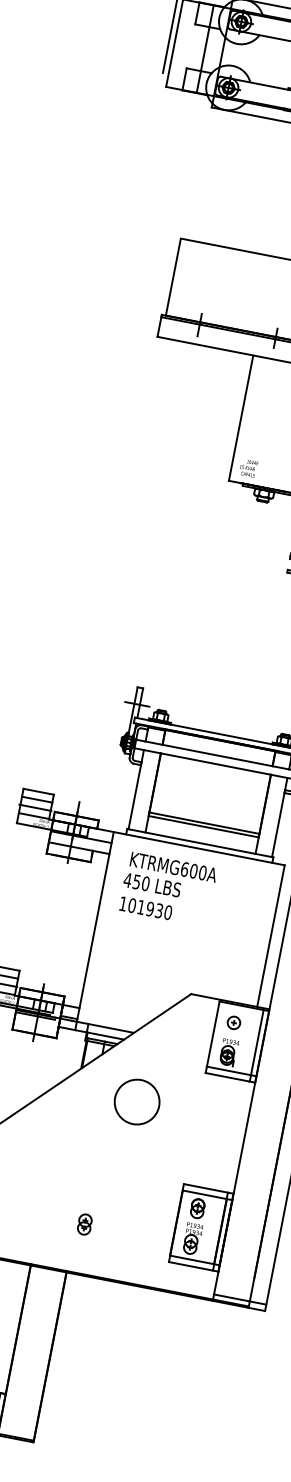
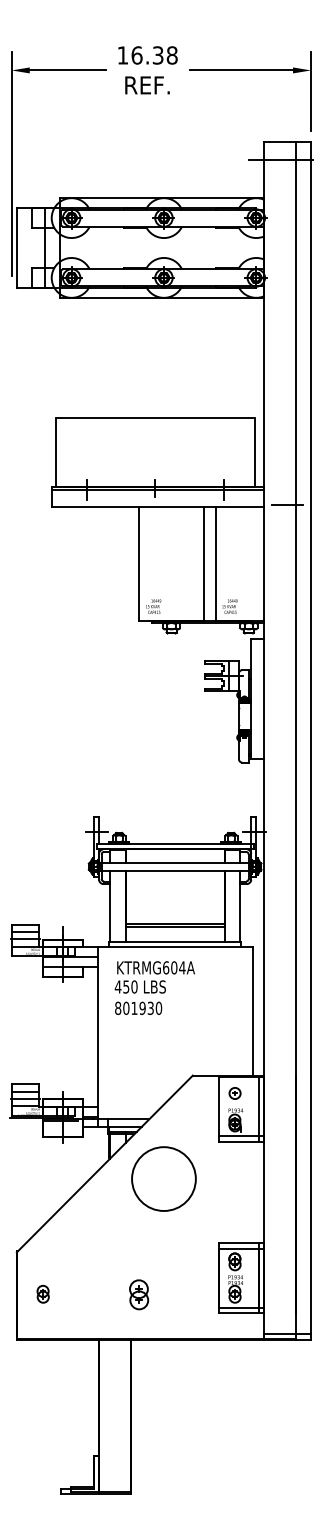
text: (202, 872) -> (182, 967), KTRMG600A -> KTRMG604A
text: (123, 904) -> (118, 1008), 101930 -> 801930
circle: (136, 1102) -> (163, 1179), size x1.6
part: (84, 1224) -> (138, 1294), size x1.6

